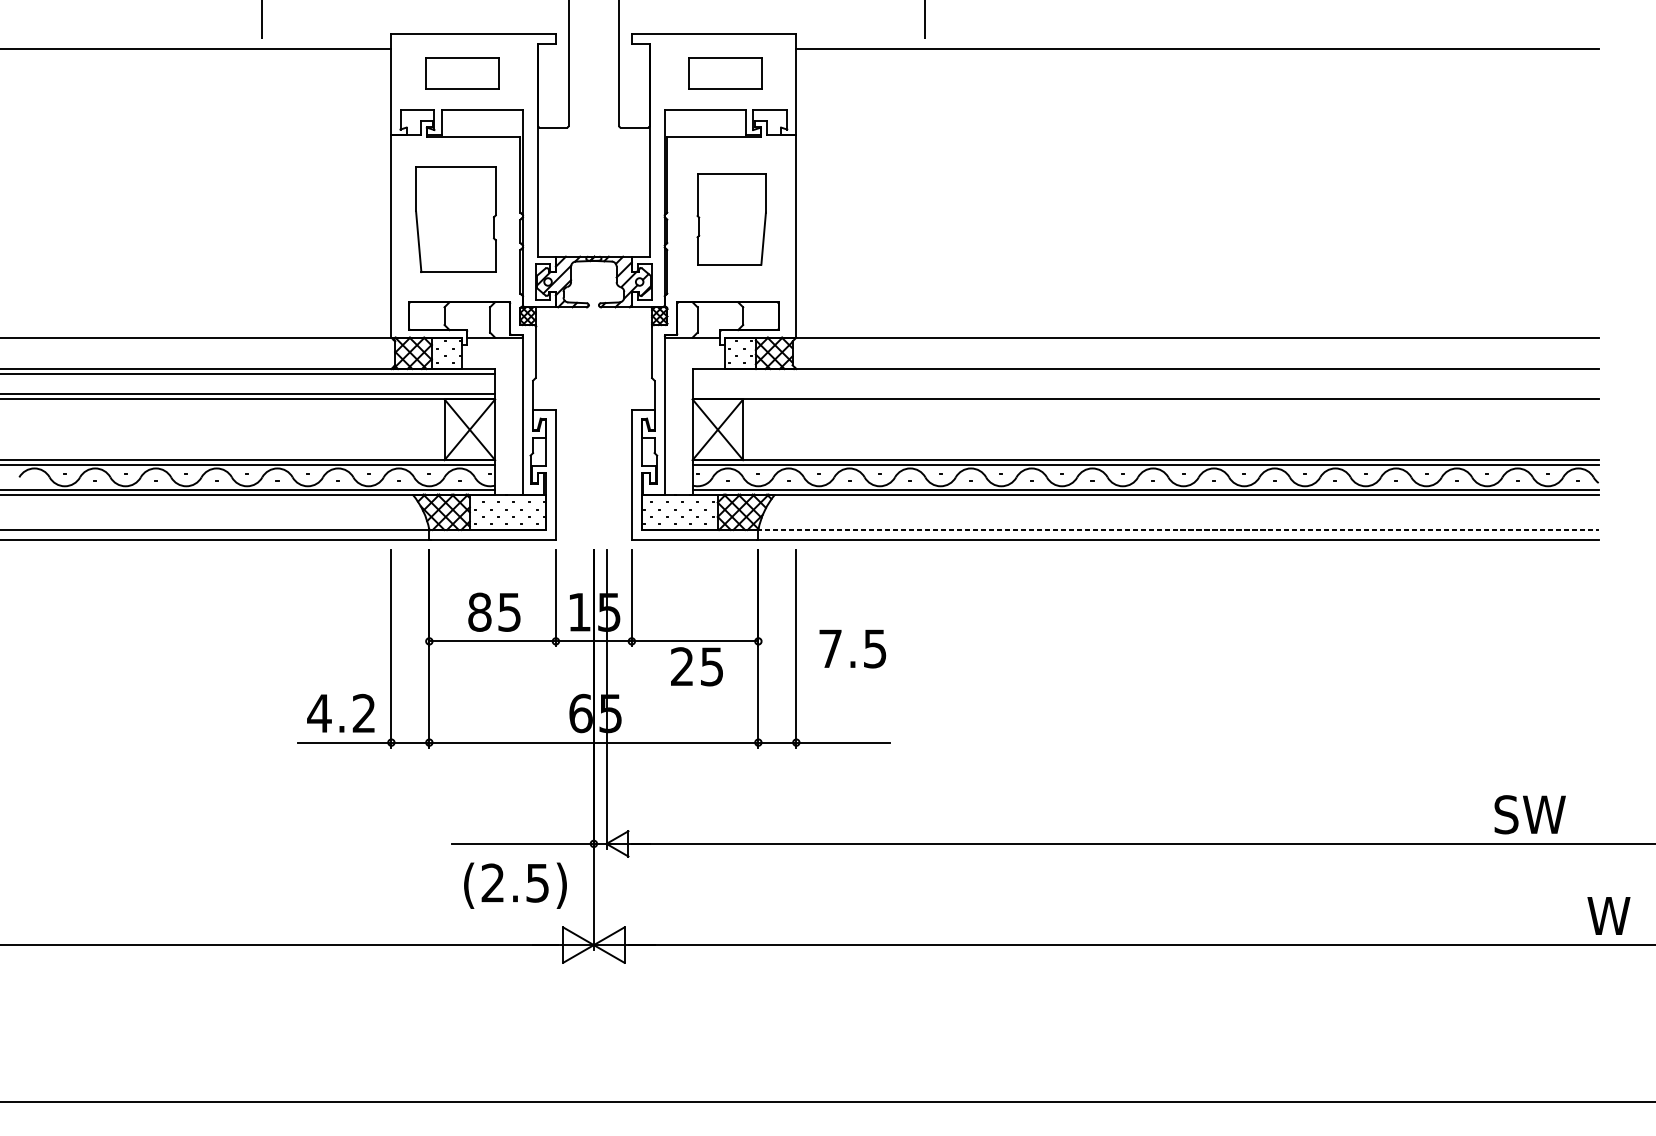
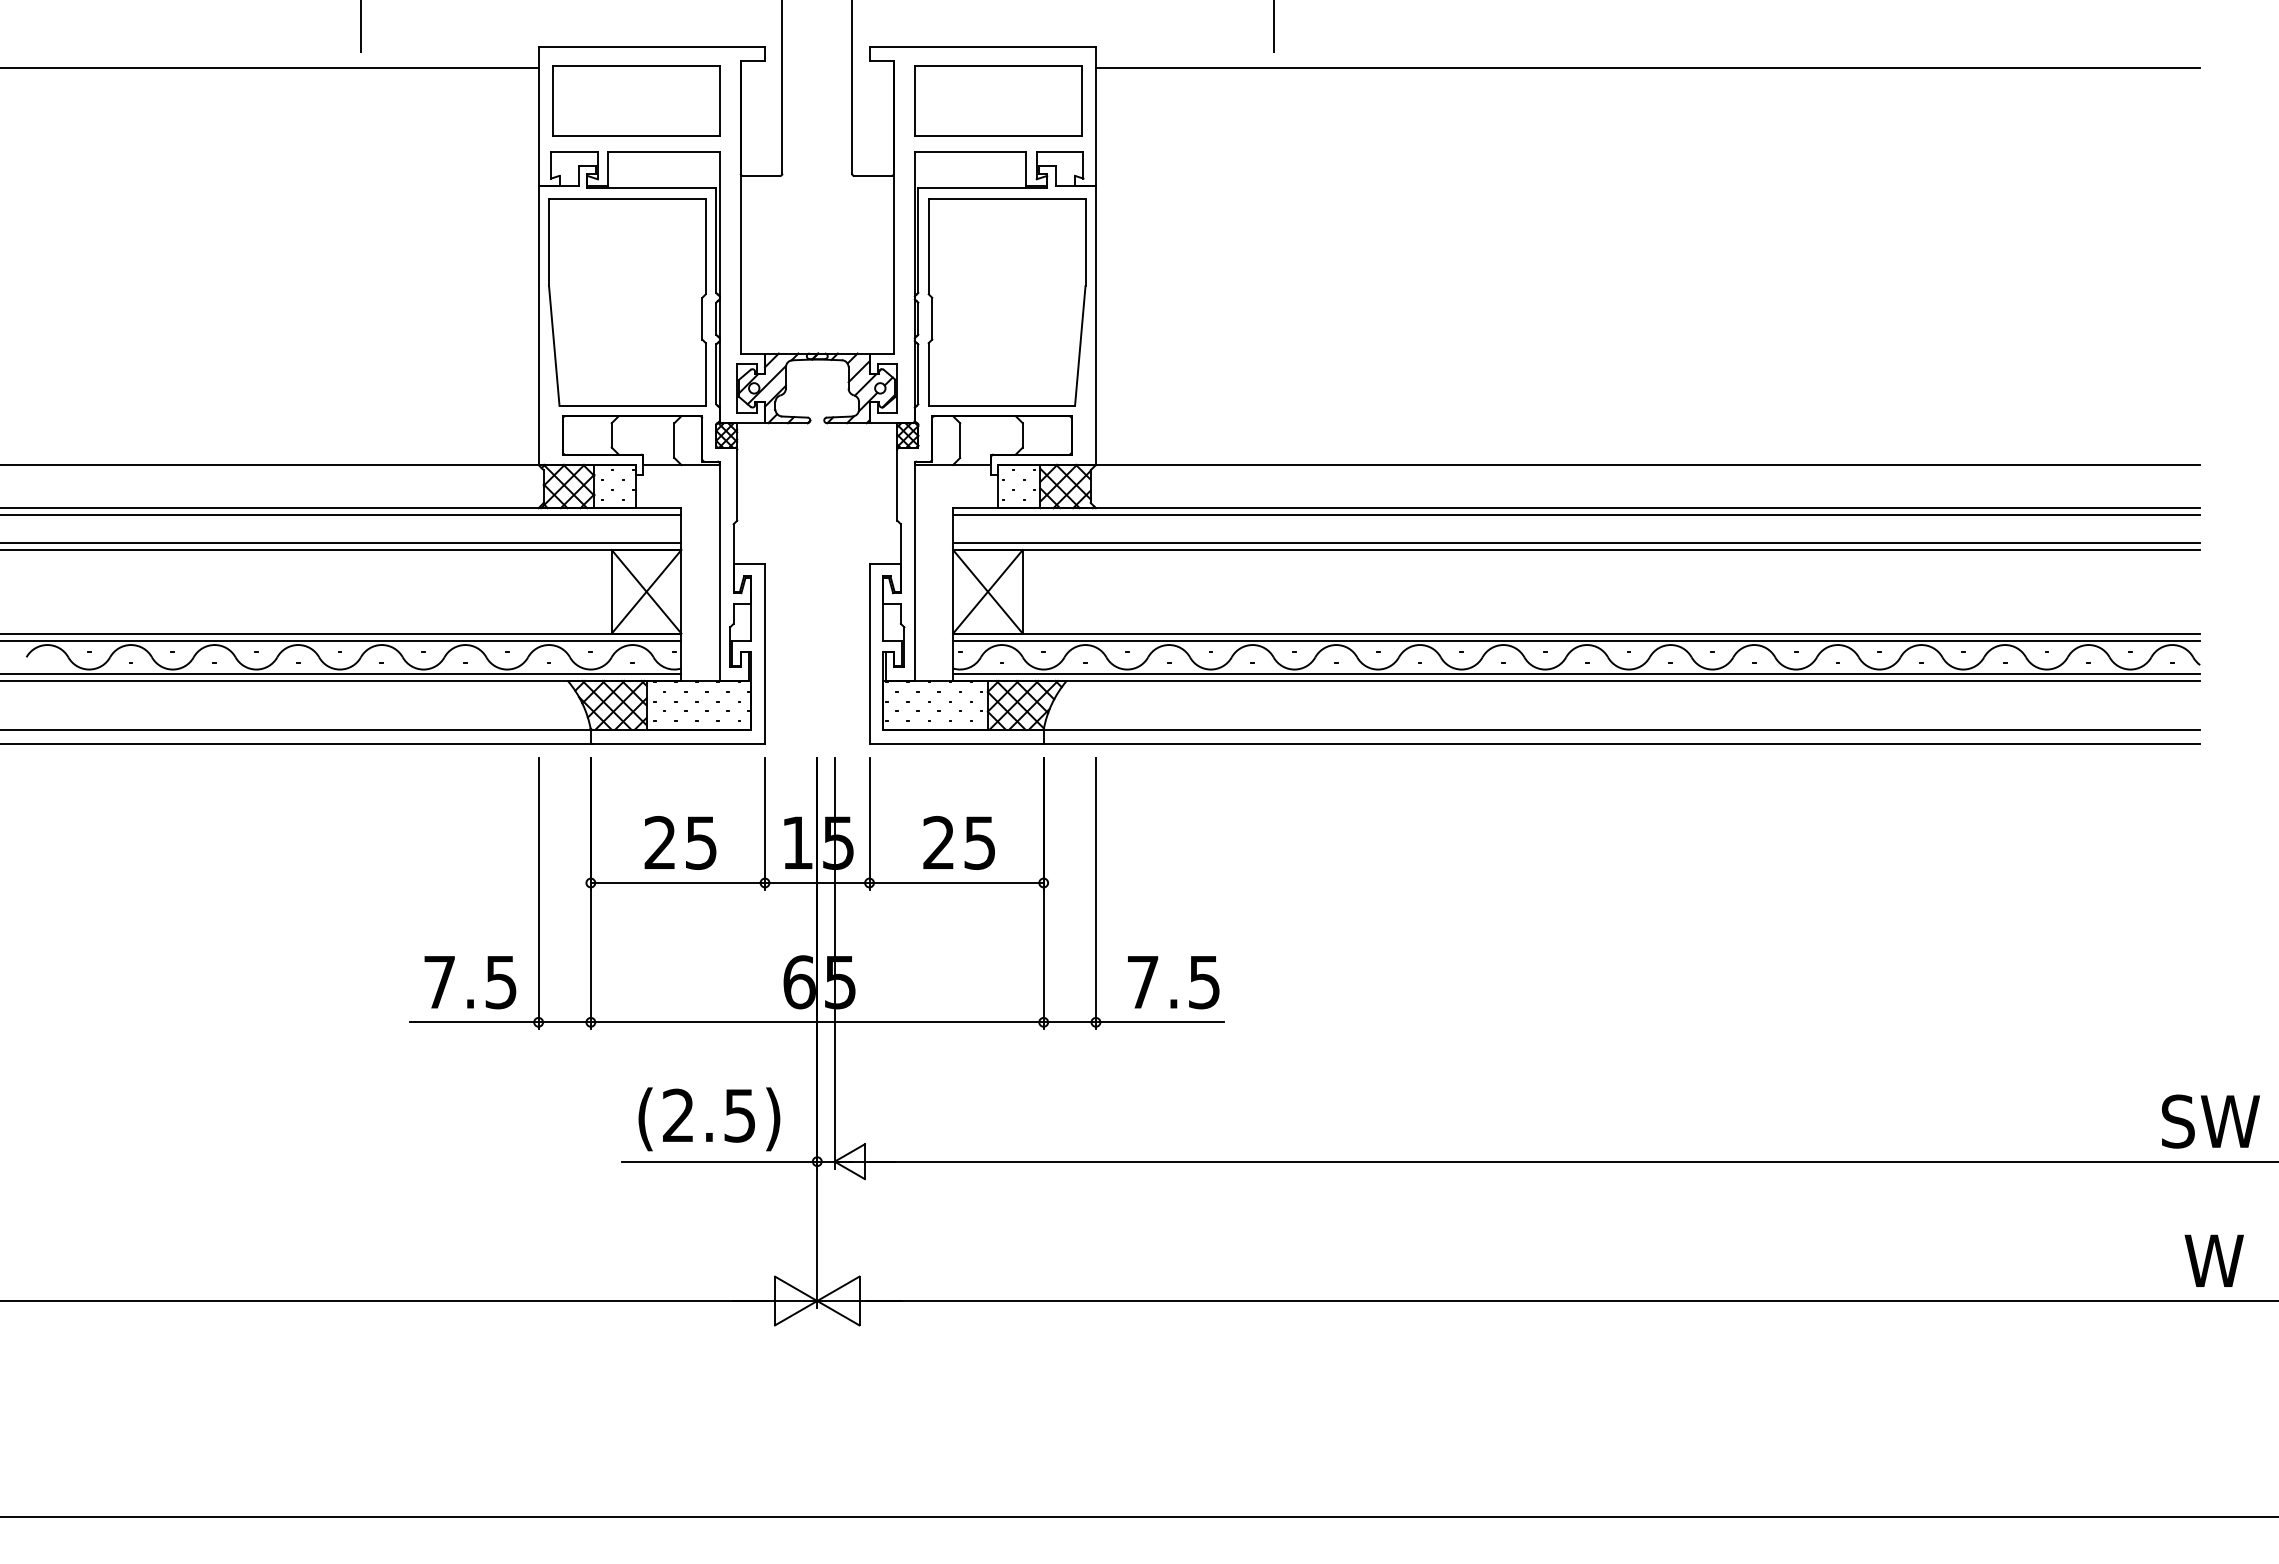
part: (462, 72) -> (636, 100), size x1.67
part: (725, 72) -> (998, 100), size x1.67
part: (455, 219) -> (627, 302), size x1.43
part: (731, 219) -> (1006, 302), size x1.67
line: (1145, 374) -> (1576, 515), added
line: (1145, 394) -> (1576, 543), added
line: (1178, 529) -> (1621, 729), dashed -> solid
text: (479, 611) -> (660, 842), 85 -> 25
text: (852, 649) -> (1173, 982), moved
text: (696, 666) -> (958, 842), moved
text: (341, 713) -> (469, 982), 4.2 -> 7.5
text: (1529, 814) -> (2210, 1121), moved
text: (515, 885) -> (709, 1119), moved

